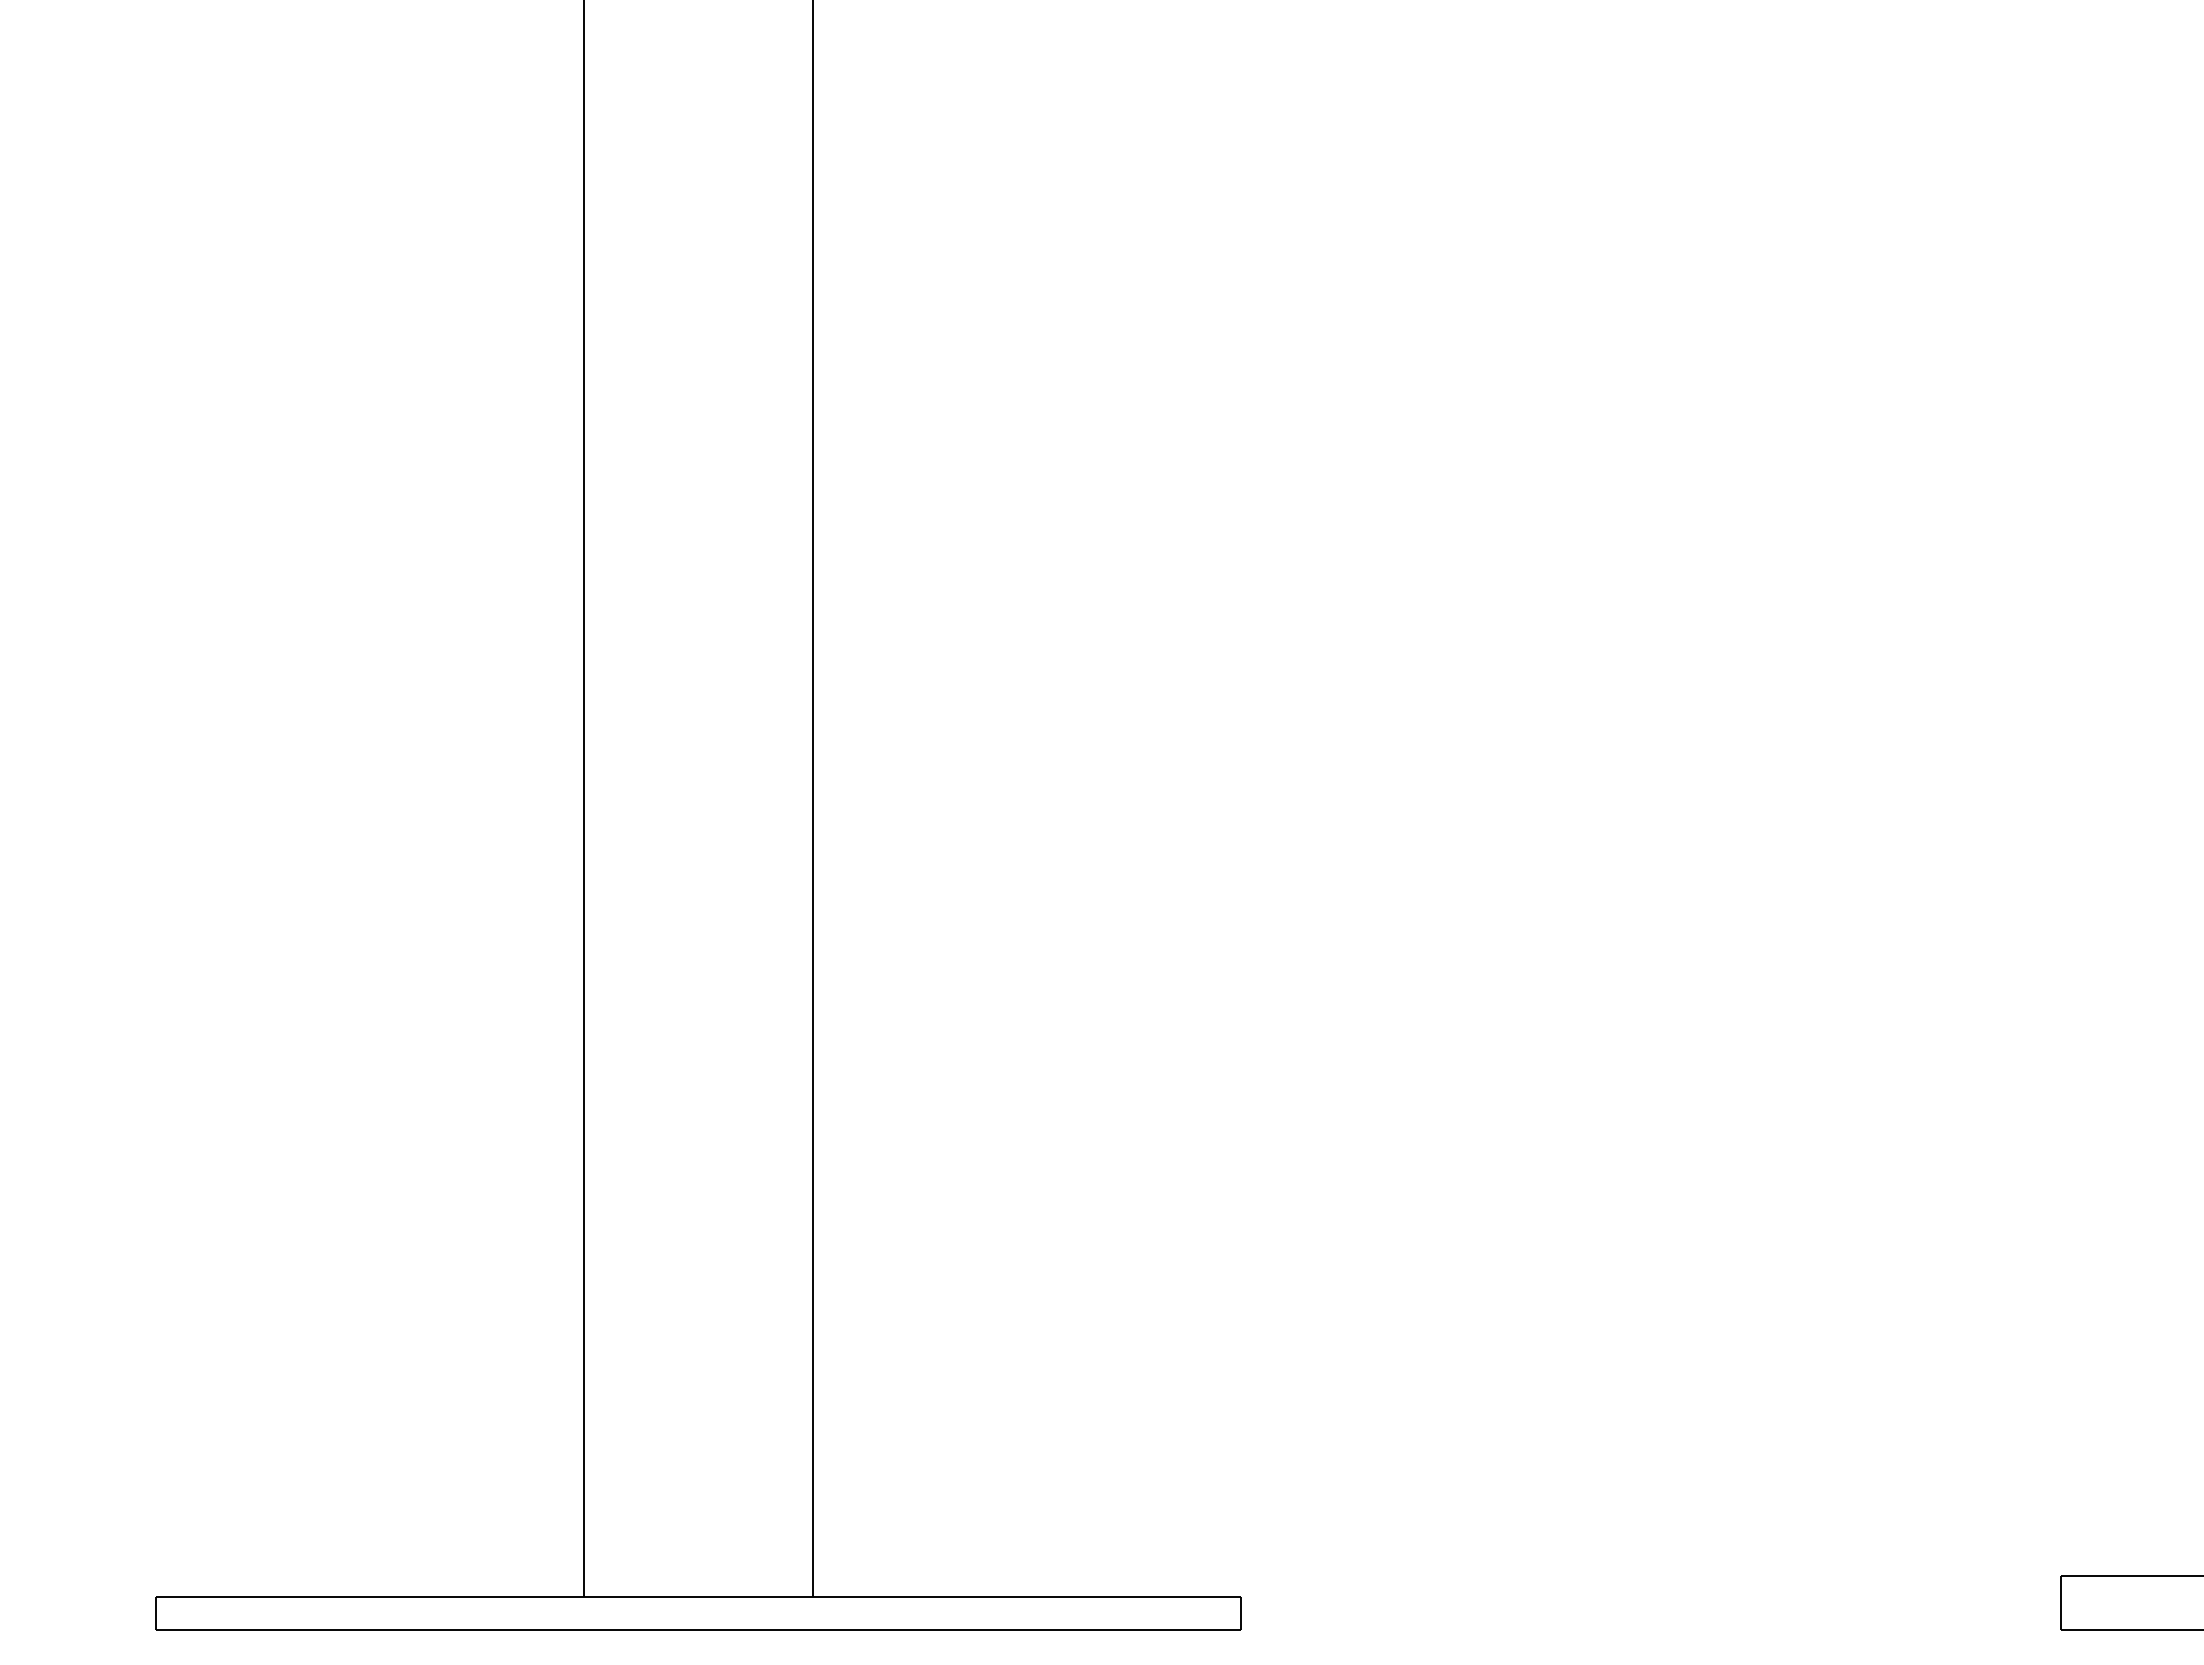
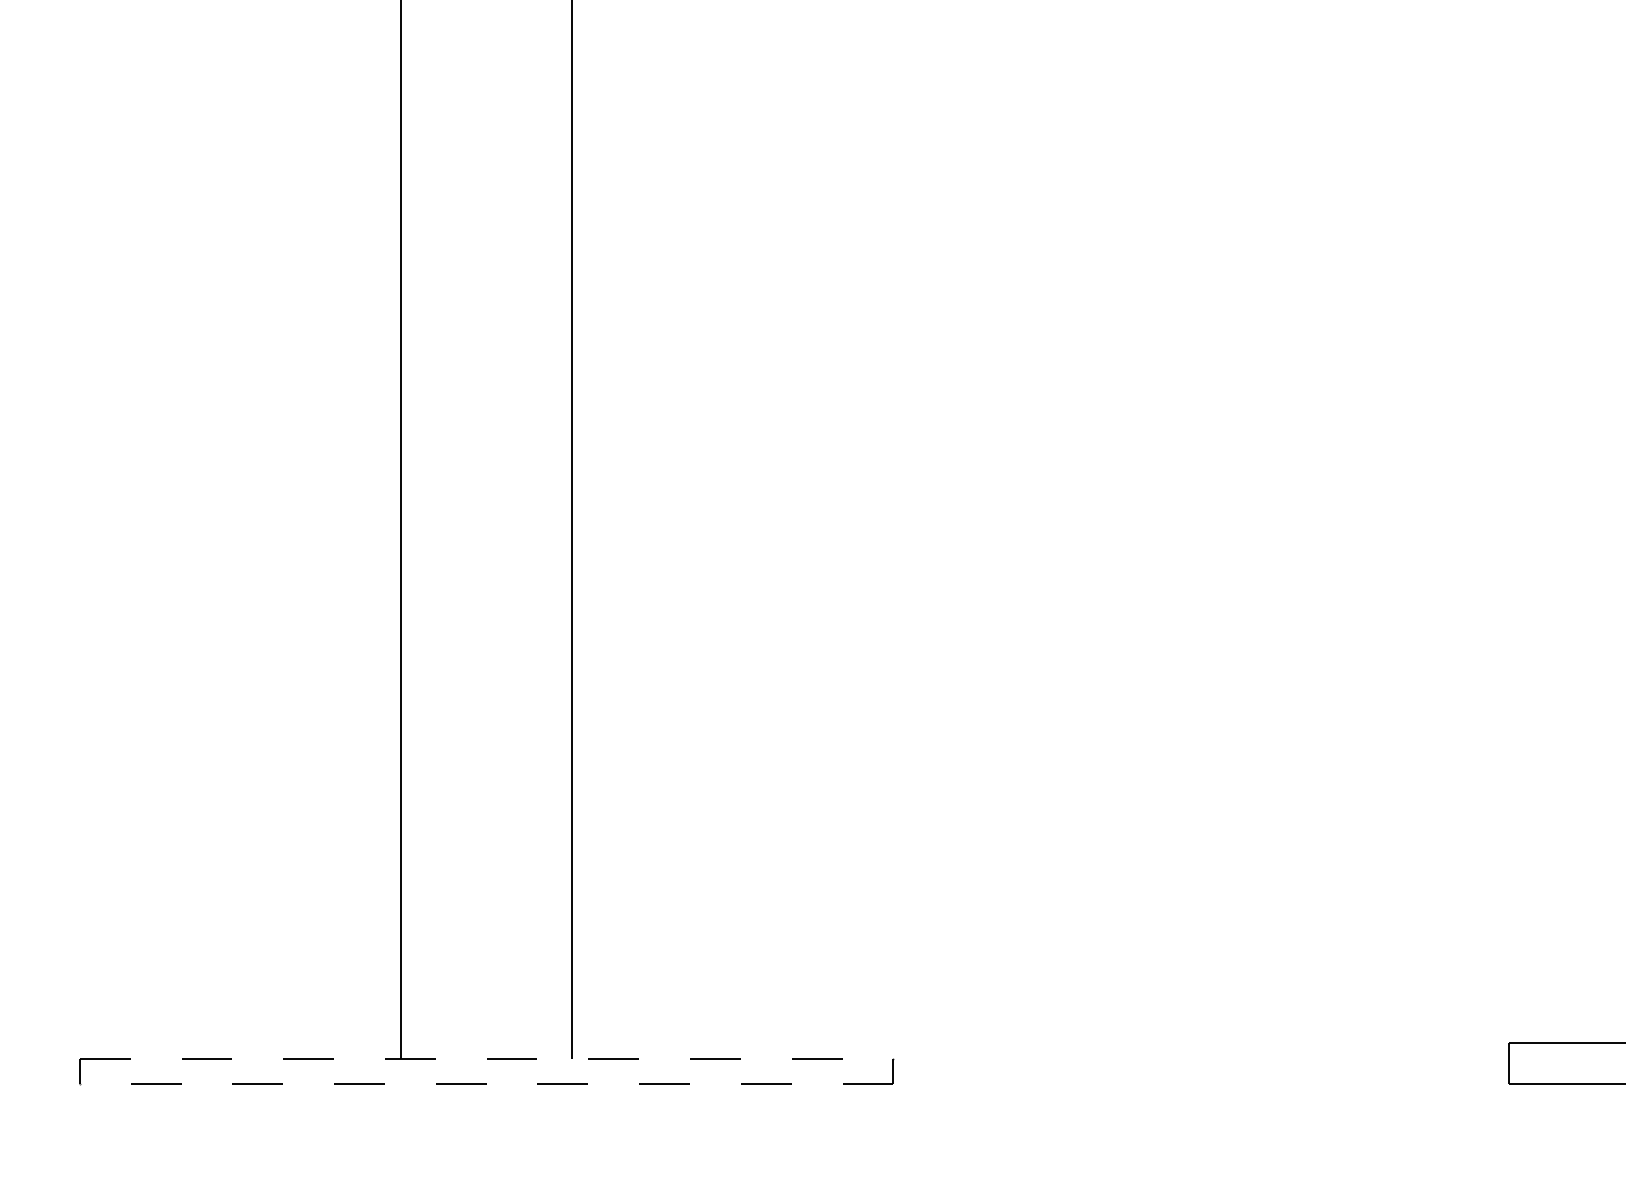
line: (698, 1596) -> (486, 1058), solid -> dashed
line: (697, 1630) -> (486, 1084), solid -> dashed

